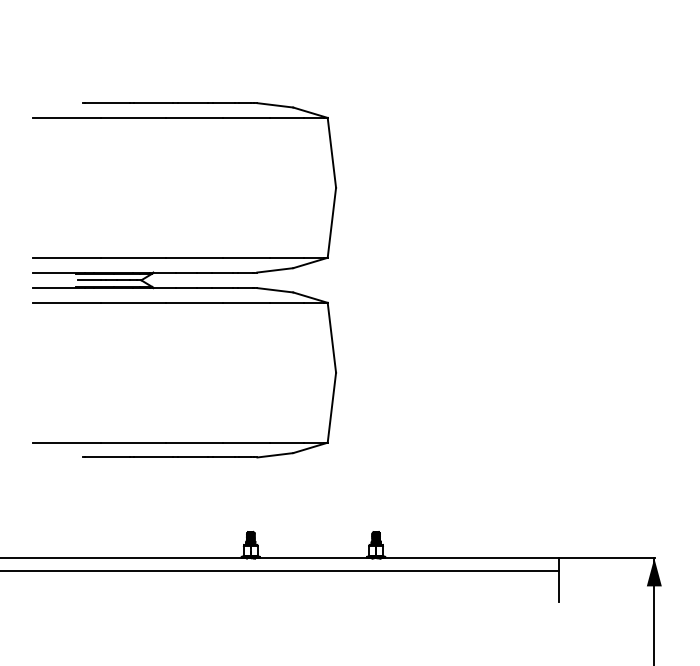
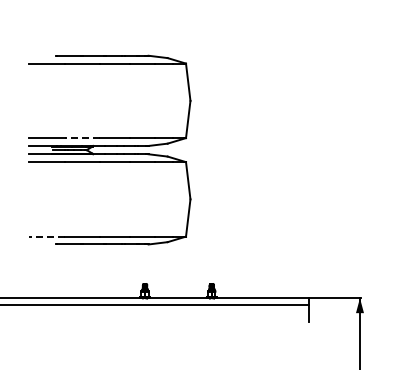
line: (133, 258) -> (82, 138), solid -> dashed
line: (65, 442) -> (46, 236), solid -> dashed

